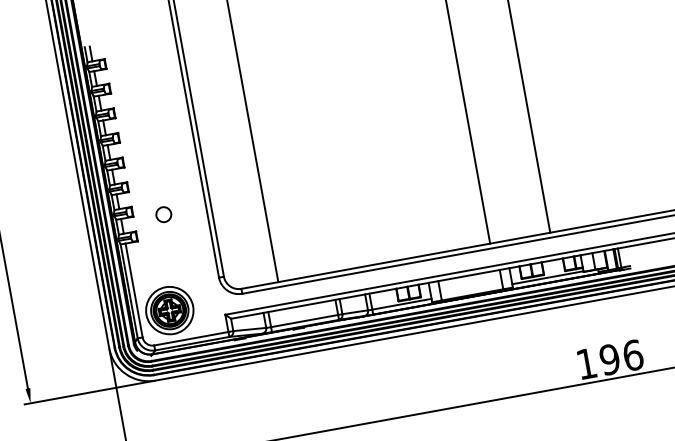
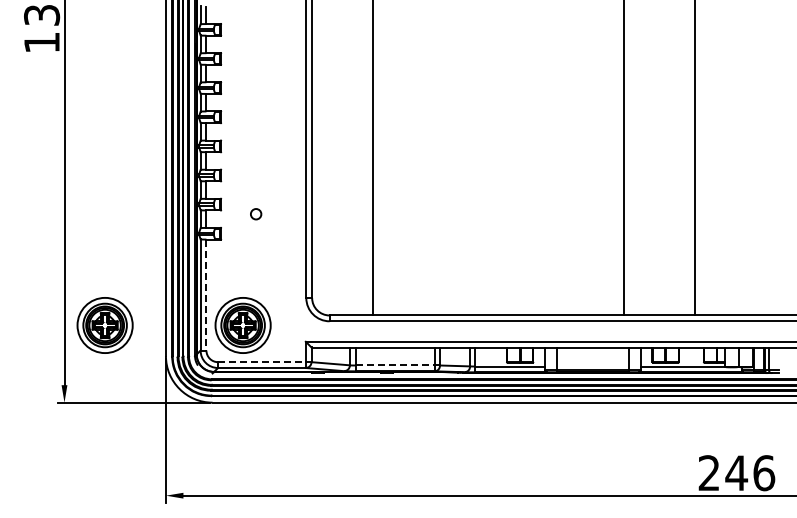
circle: (163, 214) -> (255, 213), size x0.6
line: (134, 290) -> (206, 295), solid -> dashed
line: (304, 321) -> (395, 365), solid -> dashed
part: (52, 331) -> (104, 325), added
line: (191, 339) -> (261, 362), solid -> dashed
text: (598, 361) -> (723, 473), 196 -> 246

